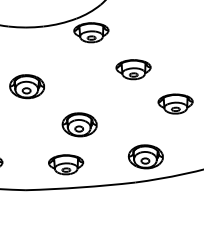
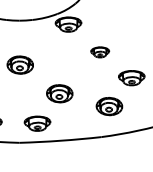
part: (133, 69) -> (100, 52), size x0.7
part: (145, 156) -> (109, 106), moved
part: (66, 164) -> (37, 123), moved

